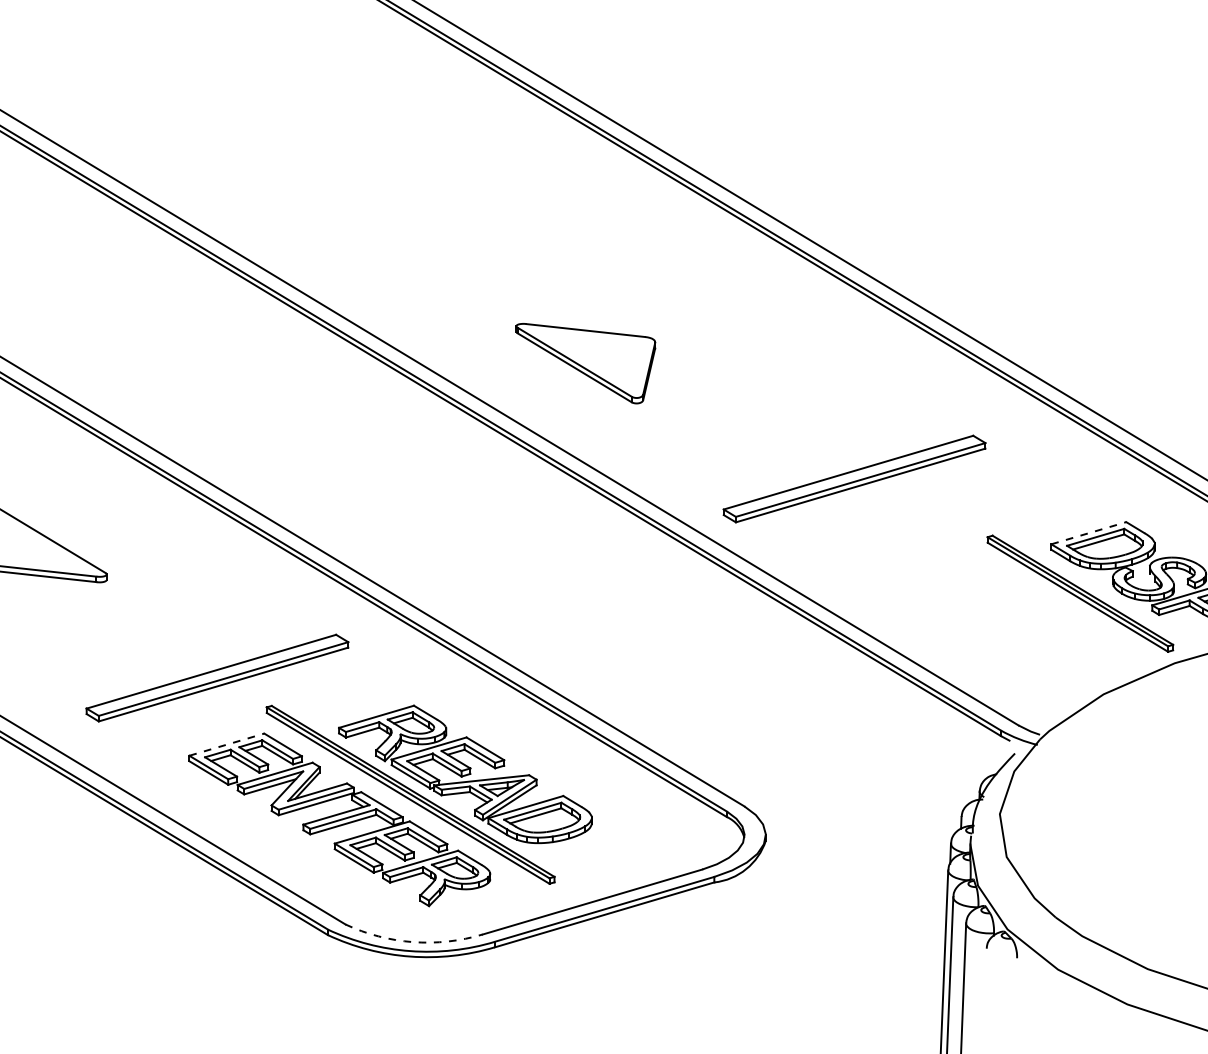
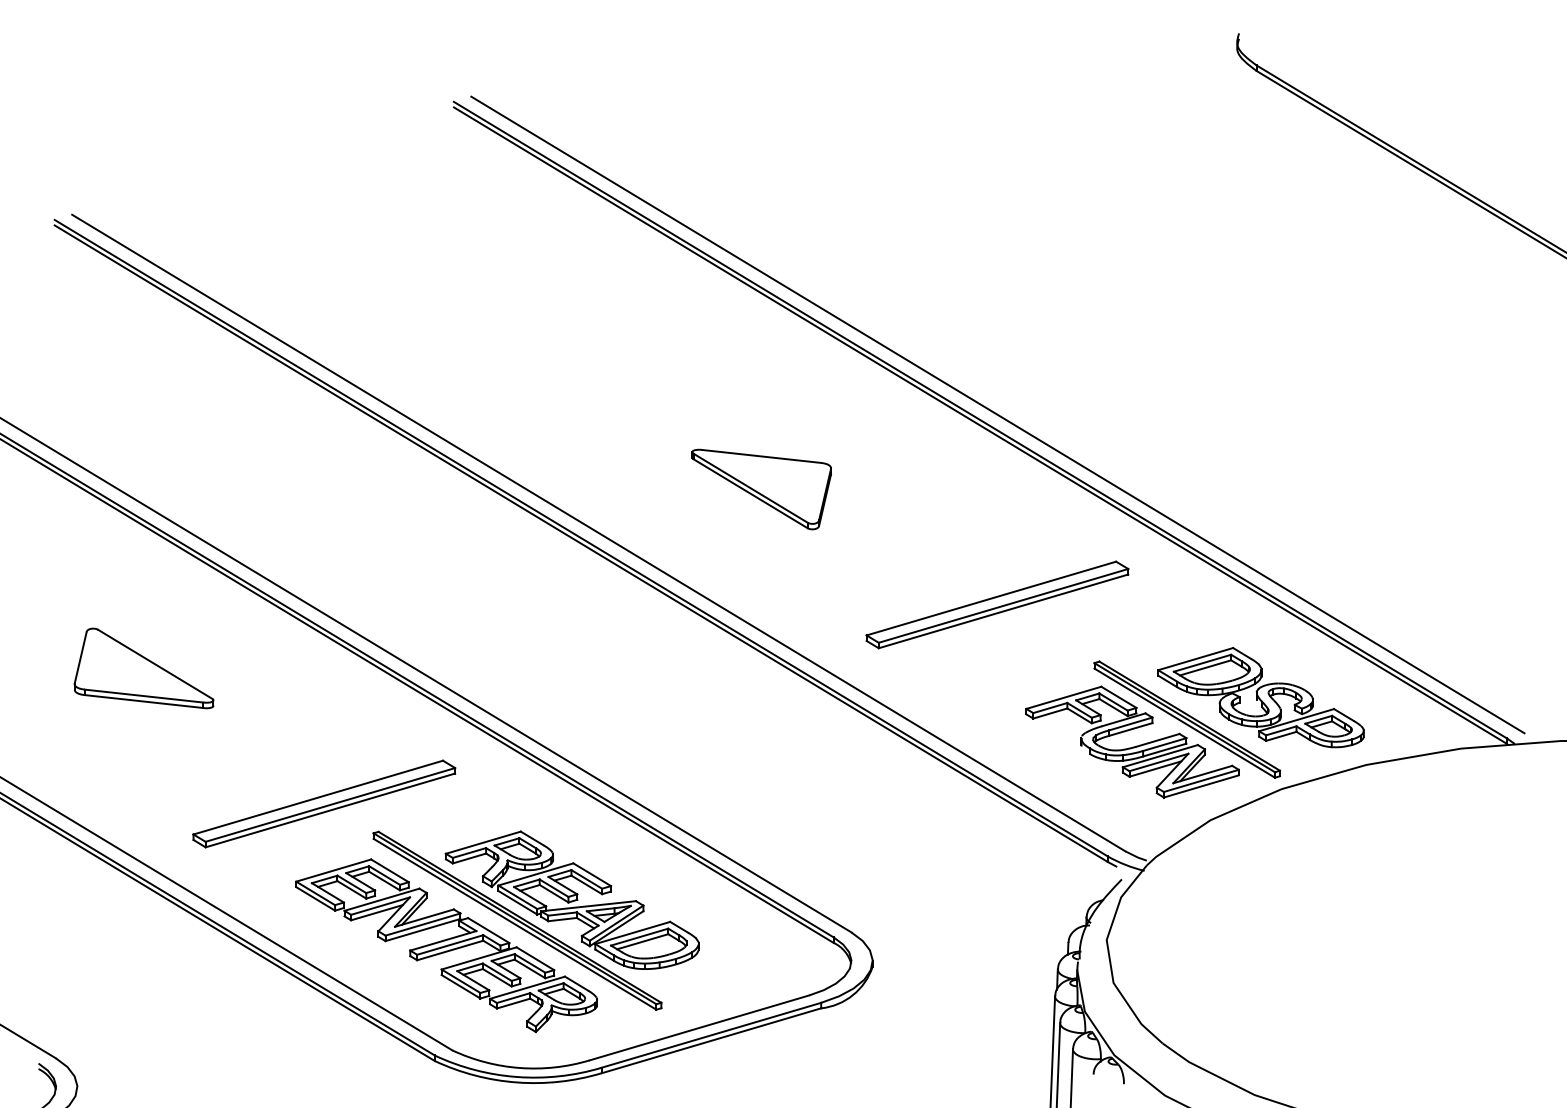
part: (585, 363) -> (761, 489), moved
part: (854, 478) -> (997, 604), moved
line: (1089, 532) -> (1196, 658), dashed -> solid
part: (1025, 615) -> (1132, 741), added
line: (227, 744) -> (334, 870), dashed -> solid
arc: (413, 942) -> (520, 1068), dashed -> solid

